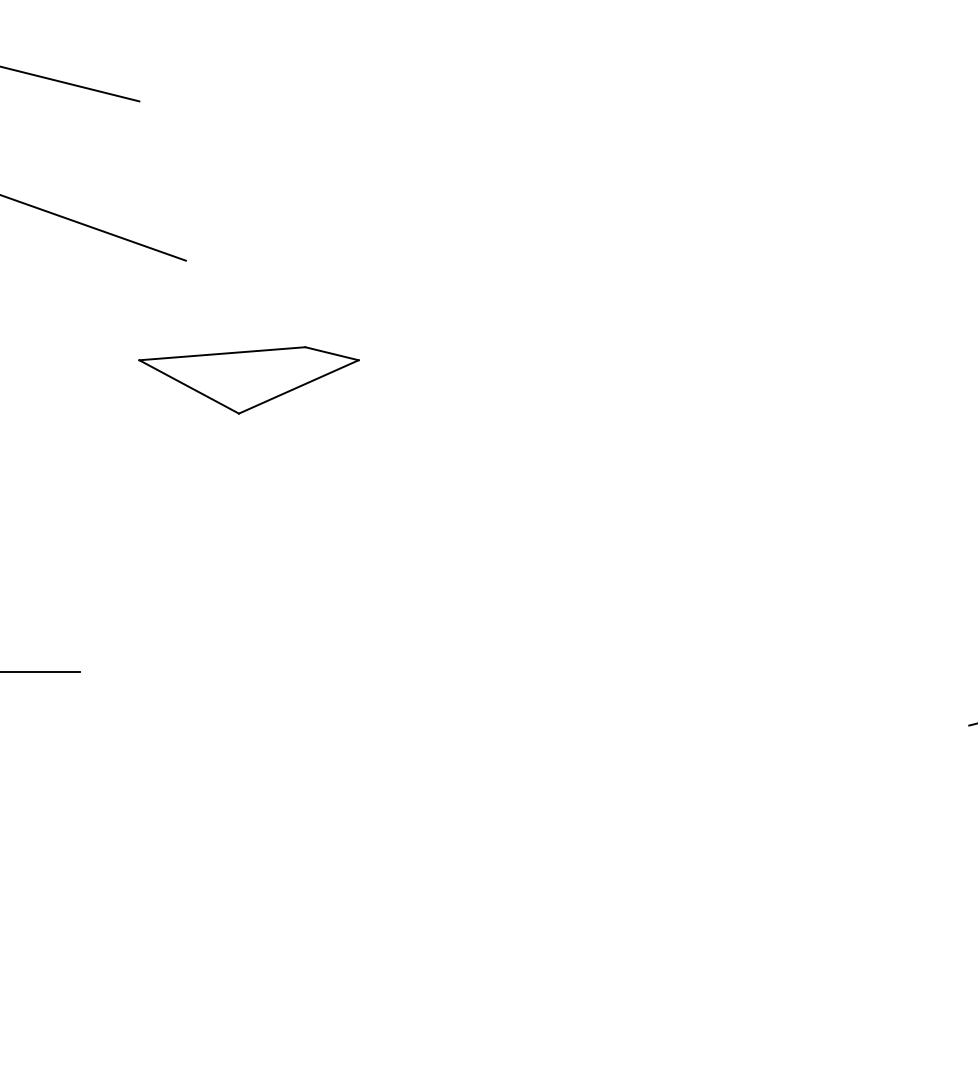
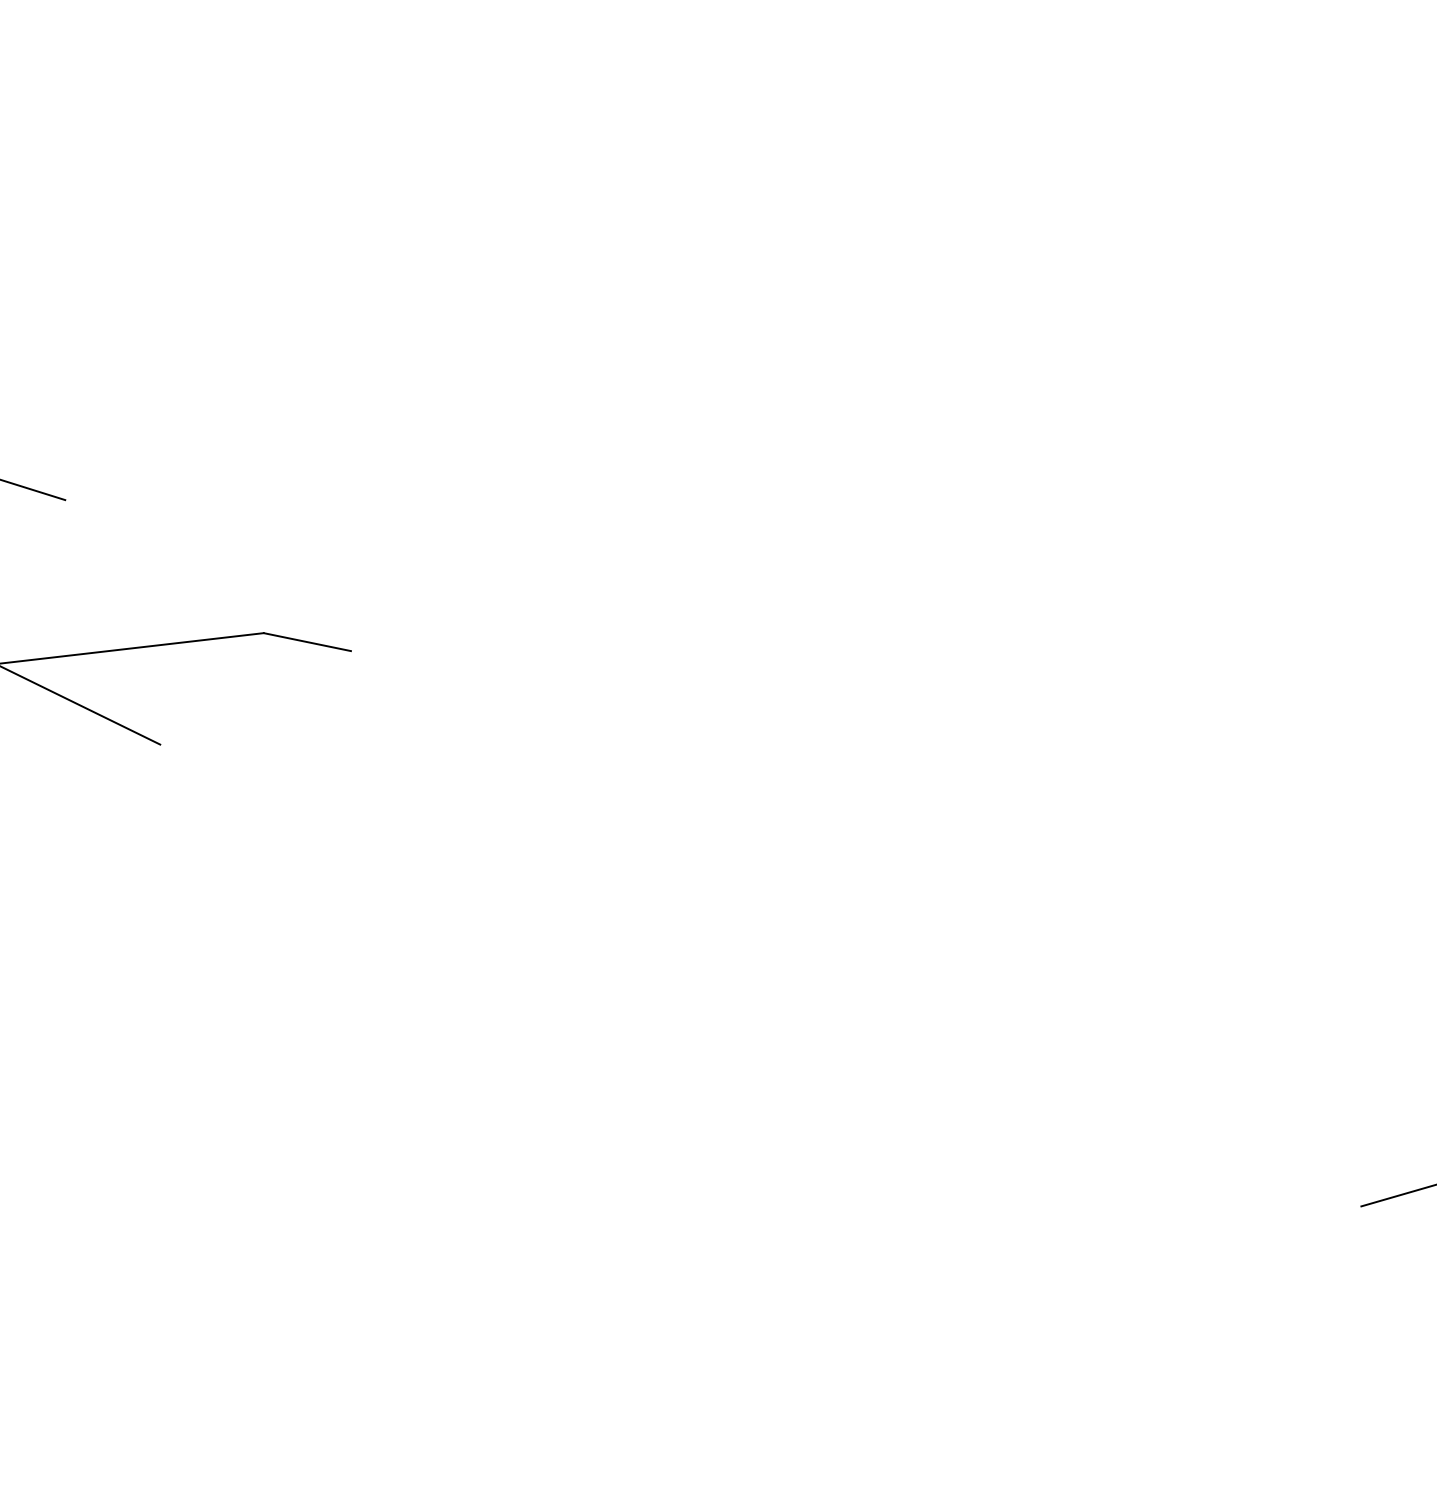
line: (298, 386) -> (255, 697), removed

